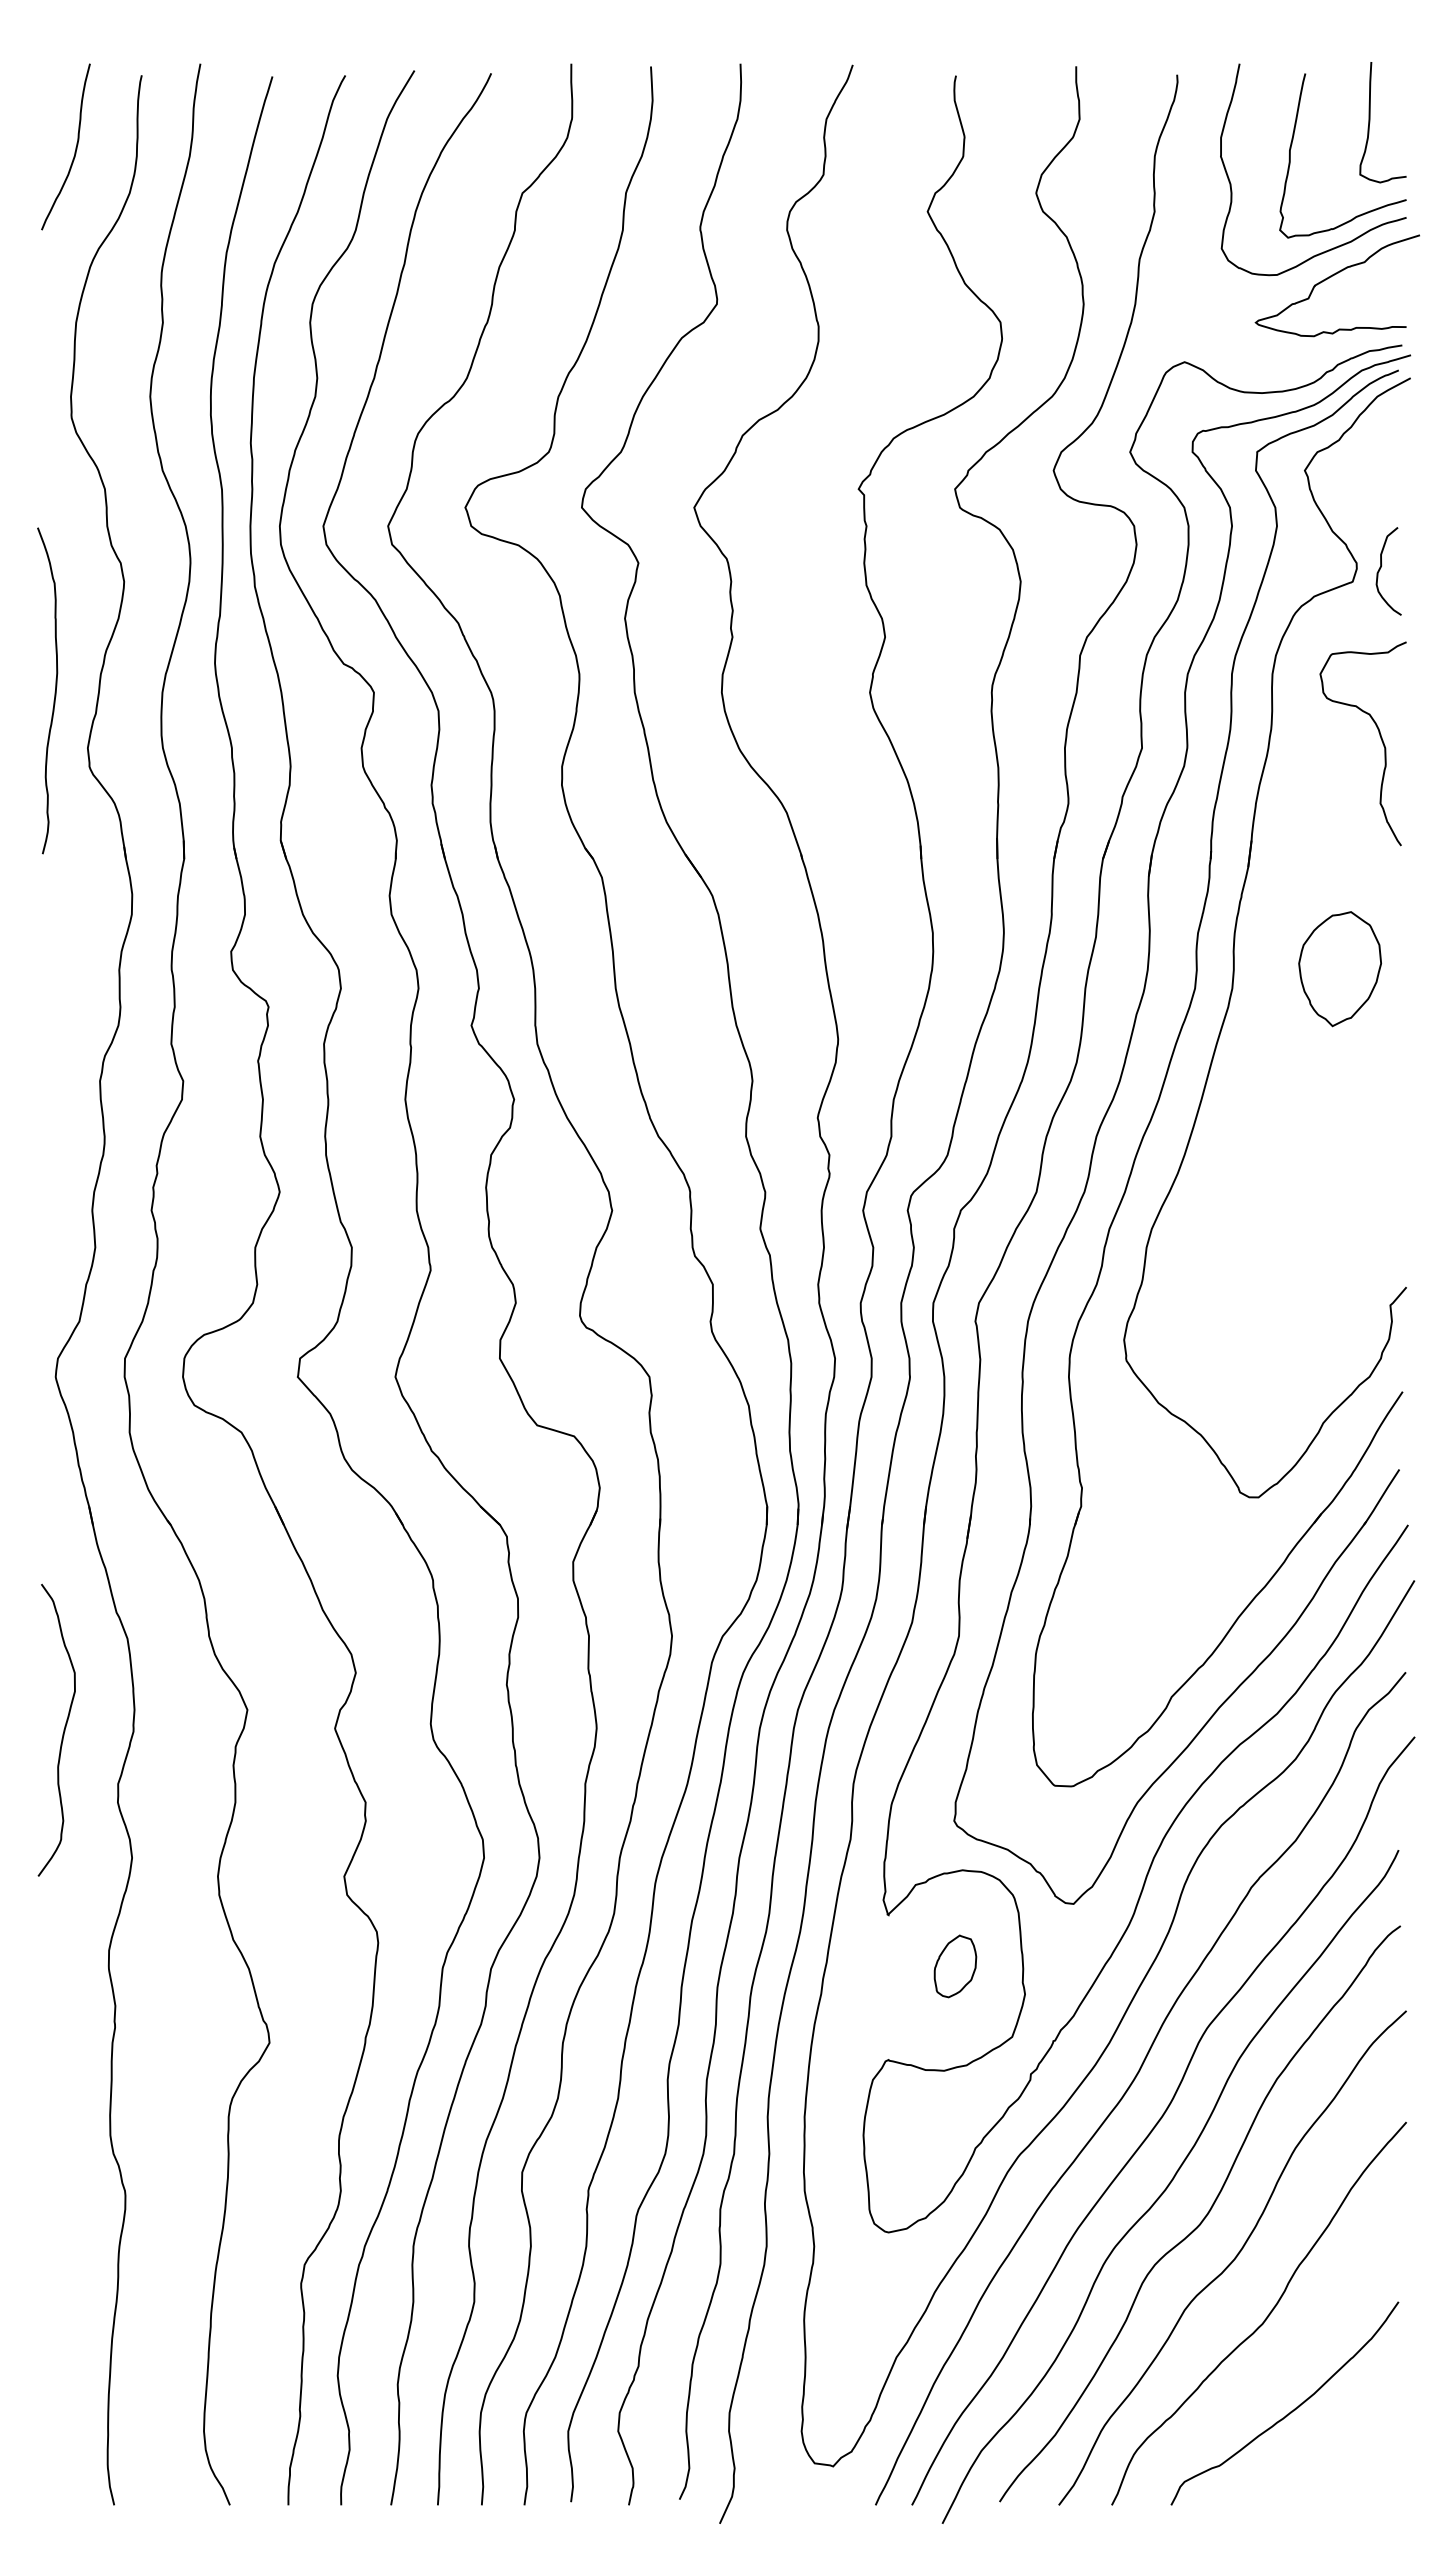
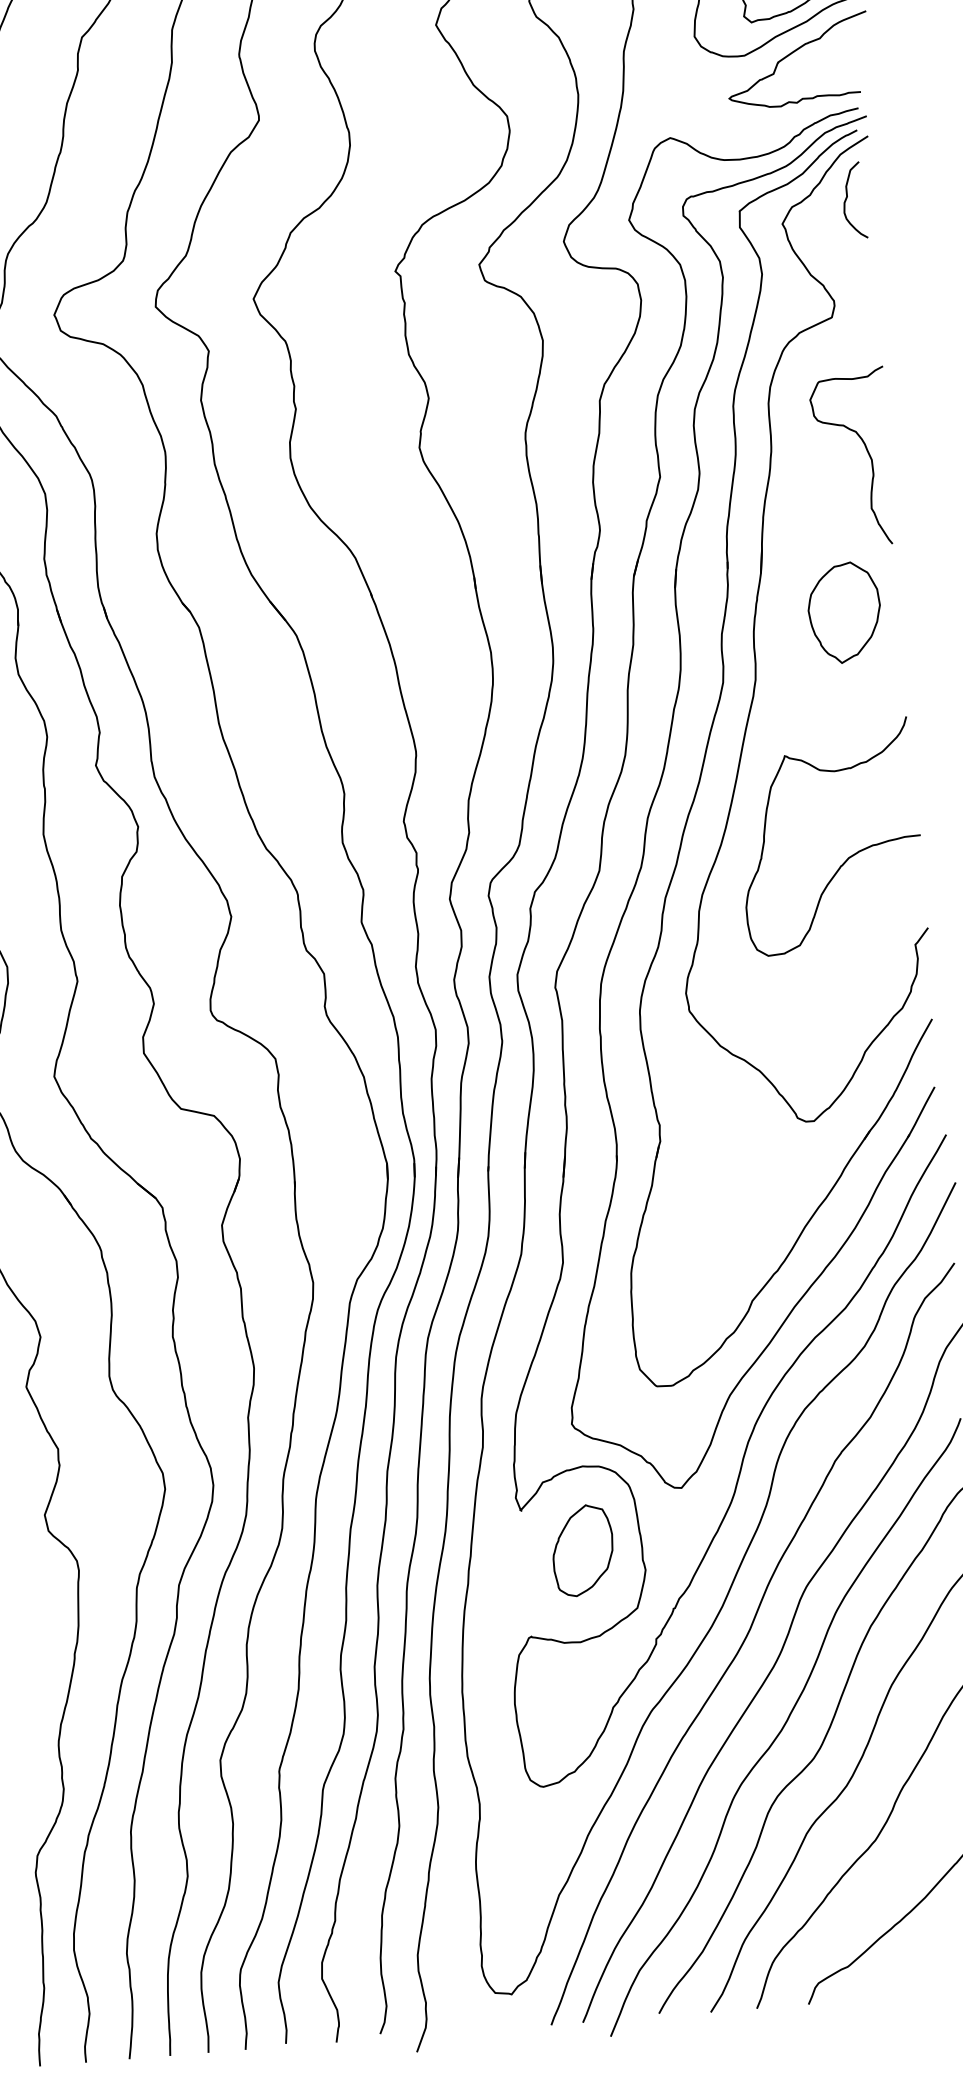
curve: (1381, 567) -> (847, 197), moved
part: (1339, 969) -> (844, 613), moved
curve: (1321, 1199) -> (848, 857), added
part: (955, 1966) -> (583, 1550), size x1.67

